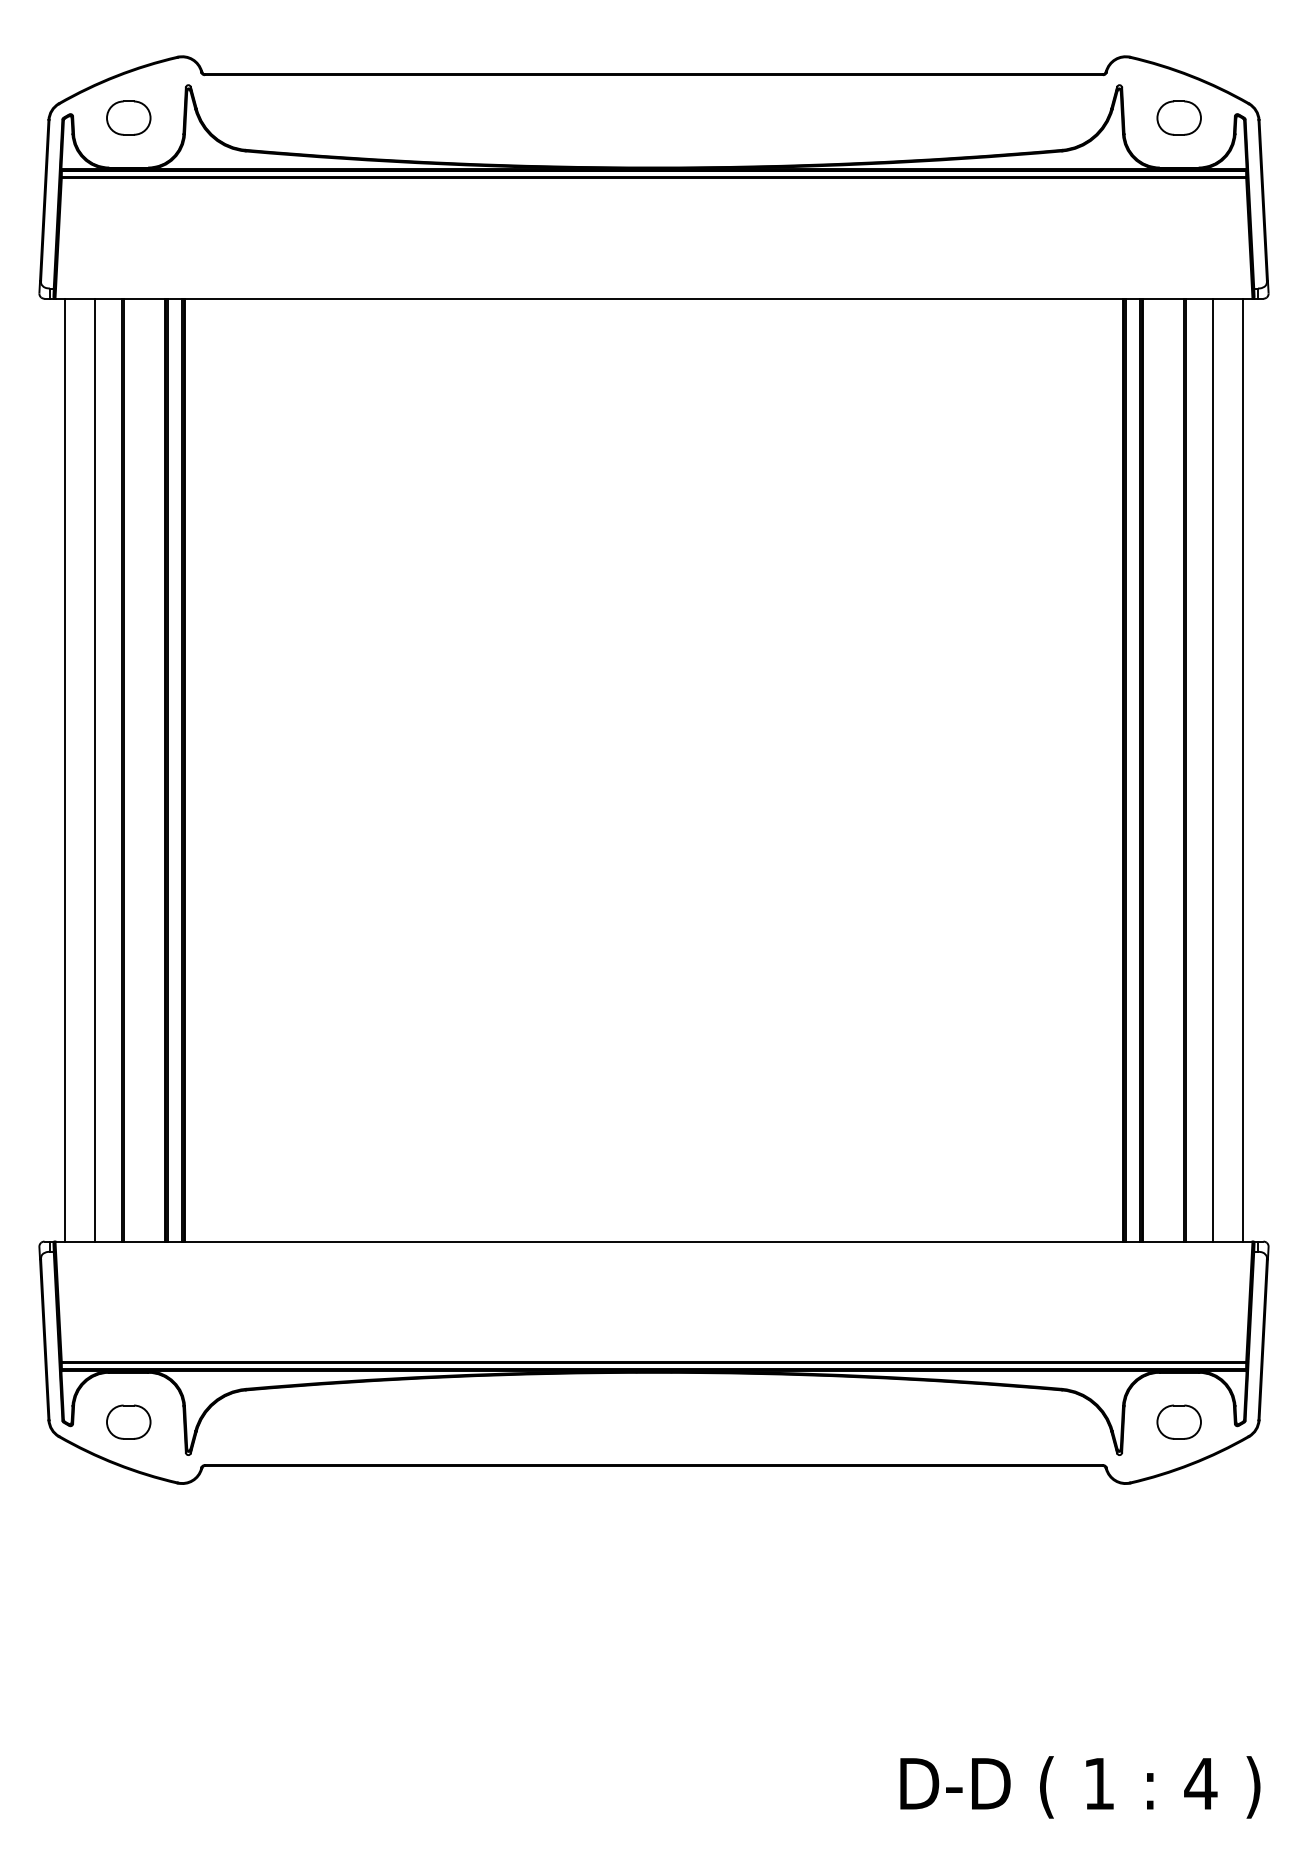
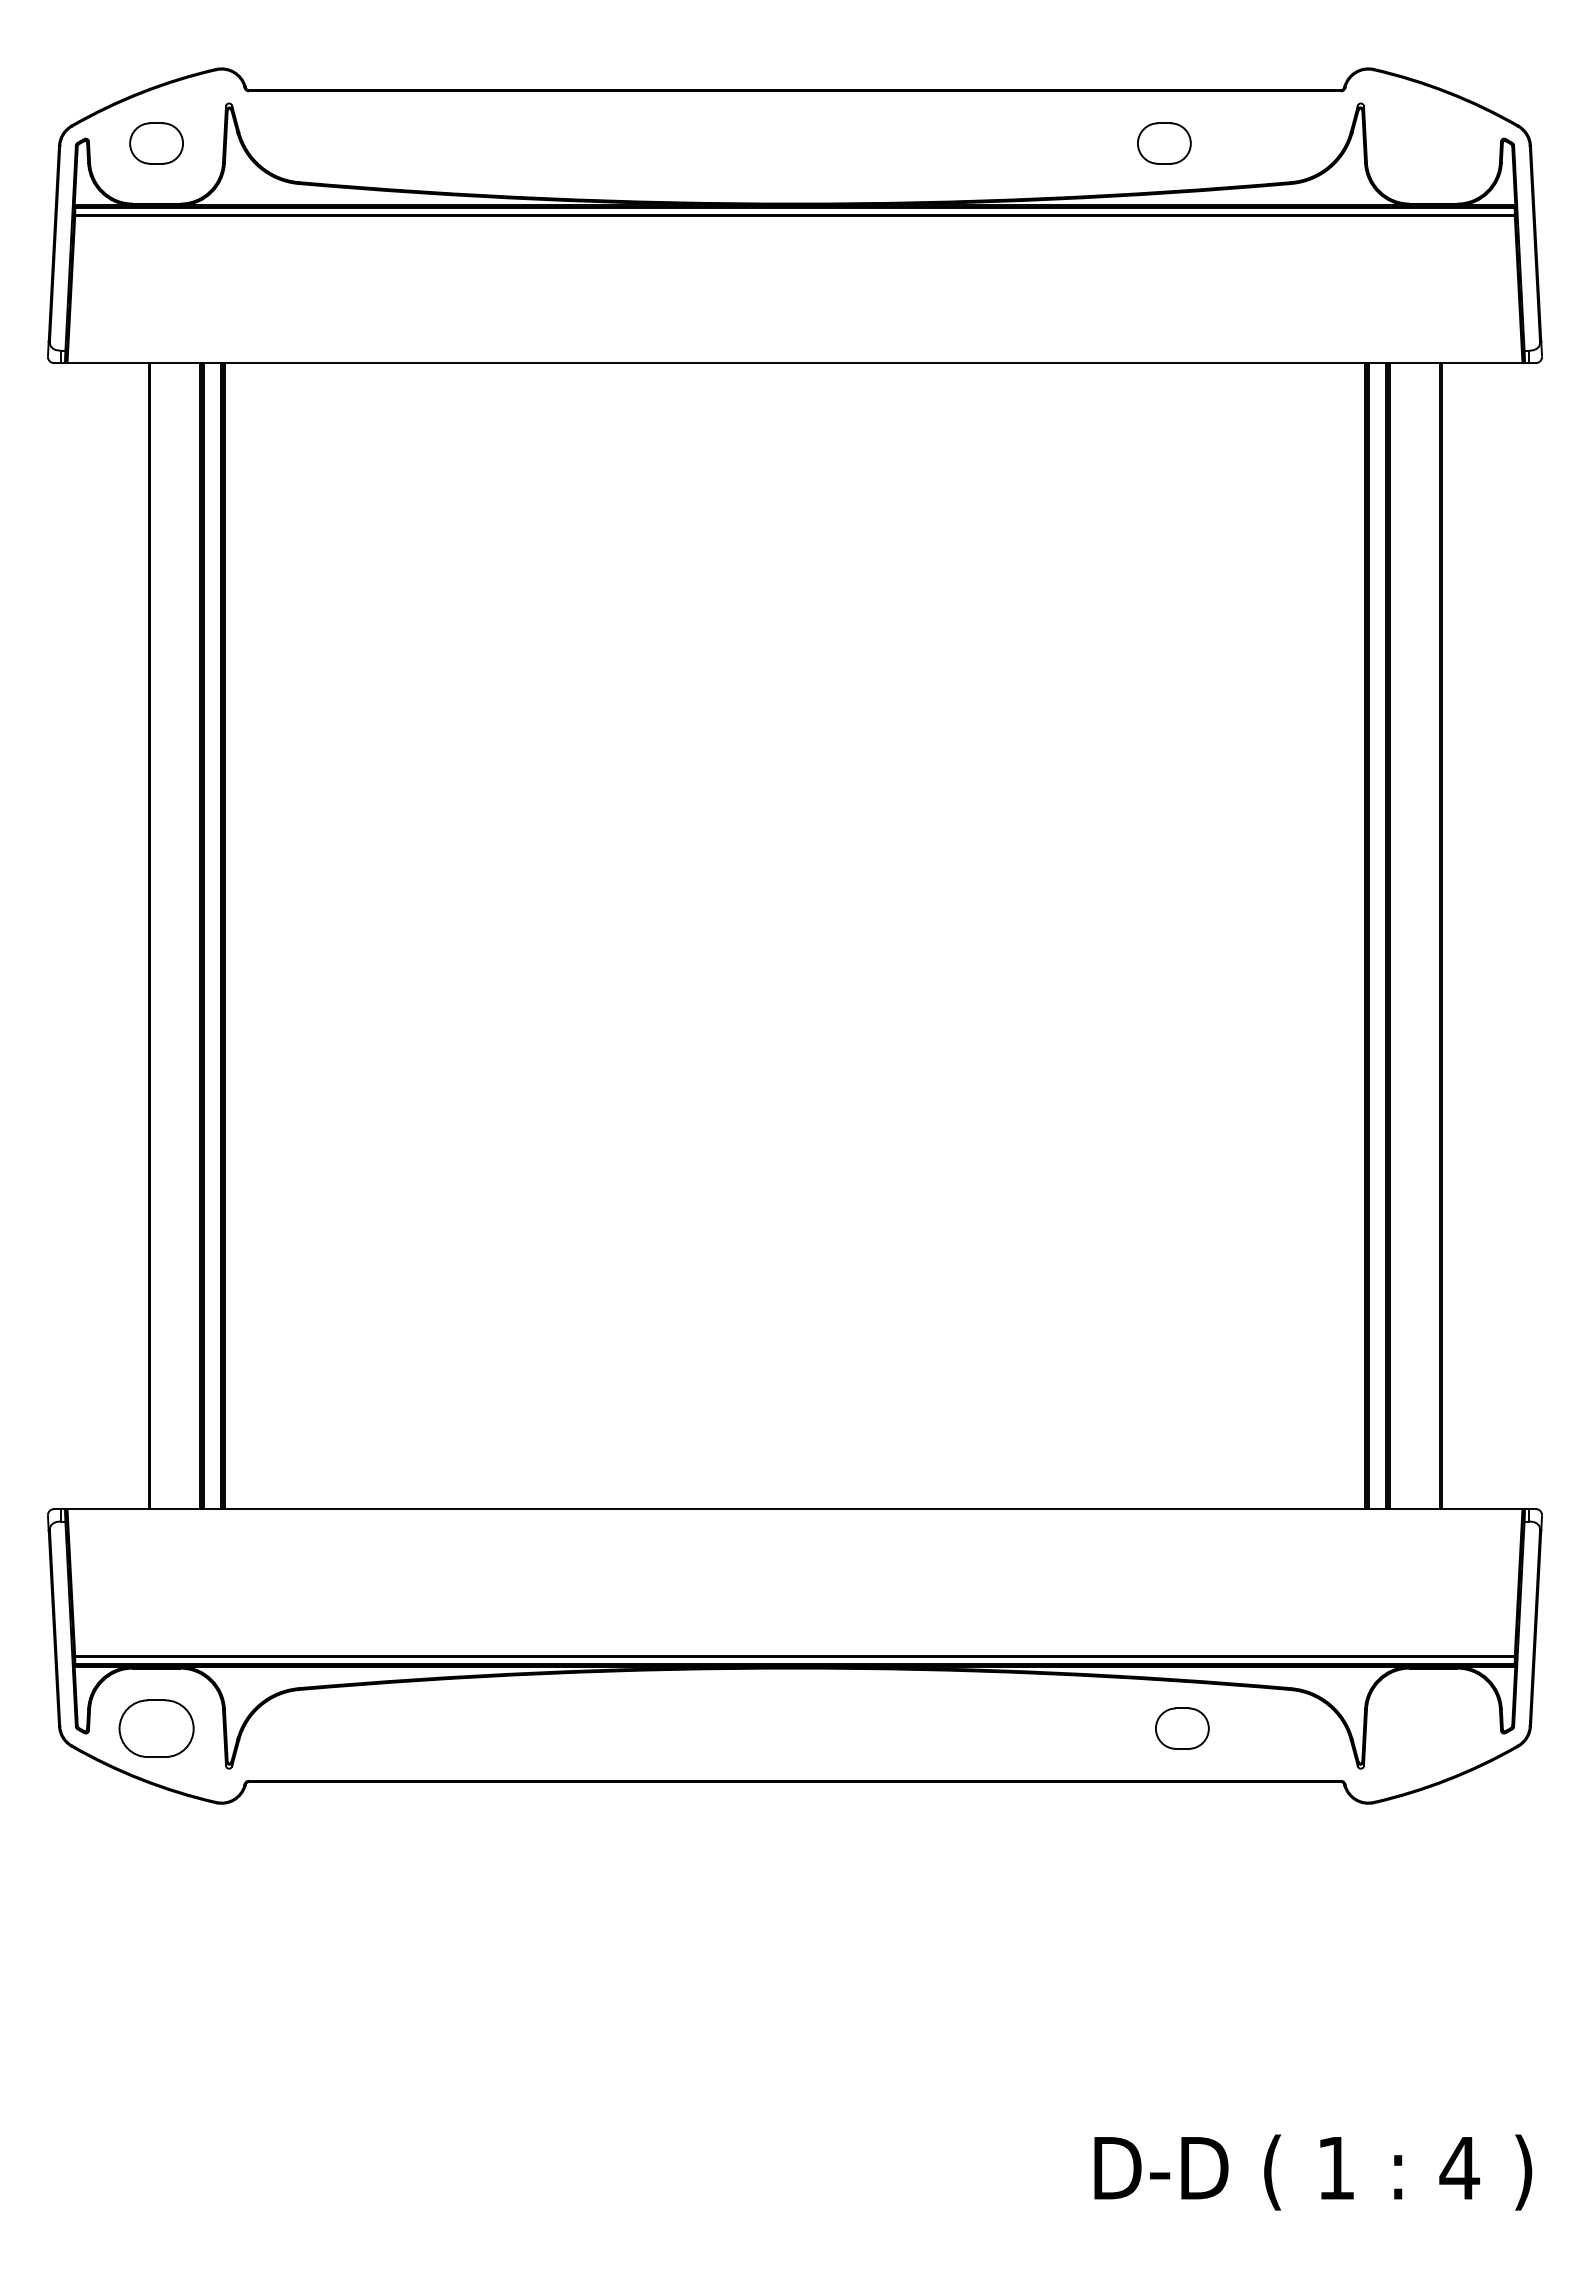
part: (1179, 118) -> (1164, 143), moved
line: (64, 770) -> (78, 936), removed
line: (95, 770) -> (116, 936), removed
line: (1212, 770) -> (1473, 936), removed
line: (1243, 770) -> (1511, 936), removed
part: (128, 1422) -> (156, 1728), size x1.4
part: (1179, 1422) -> (1182, 1728), moved

